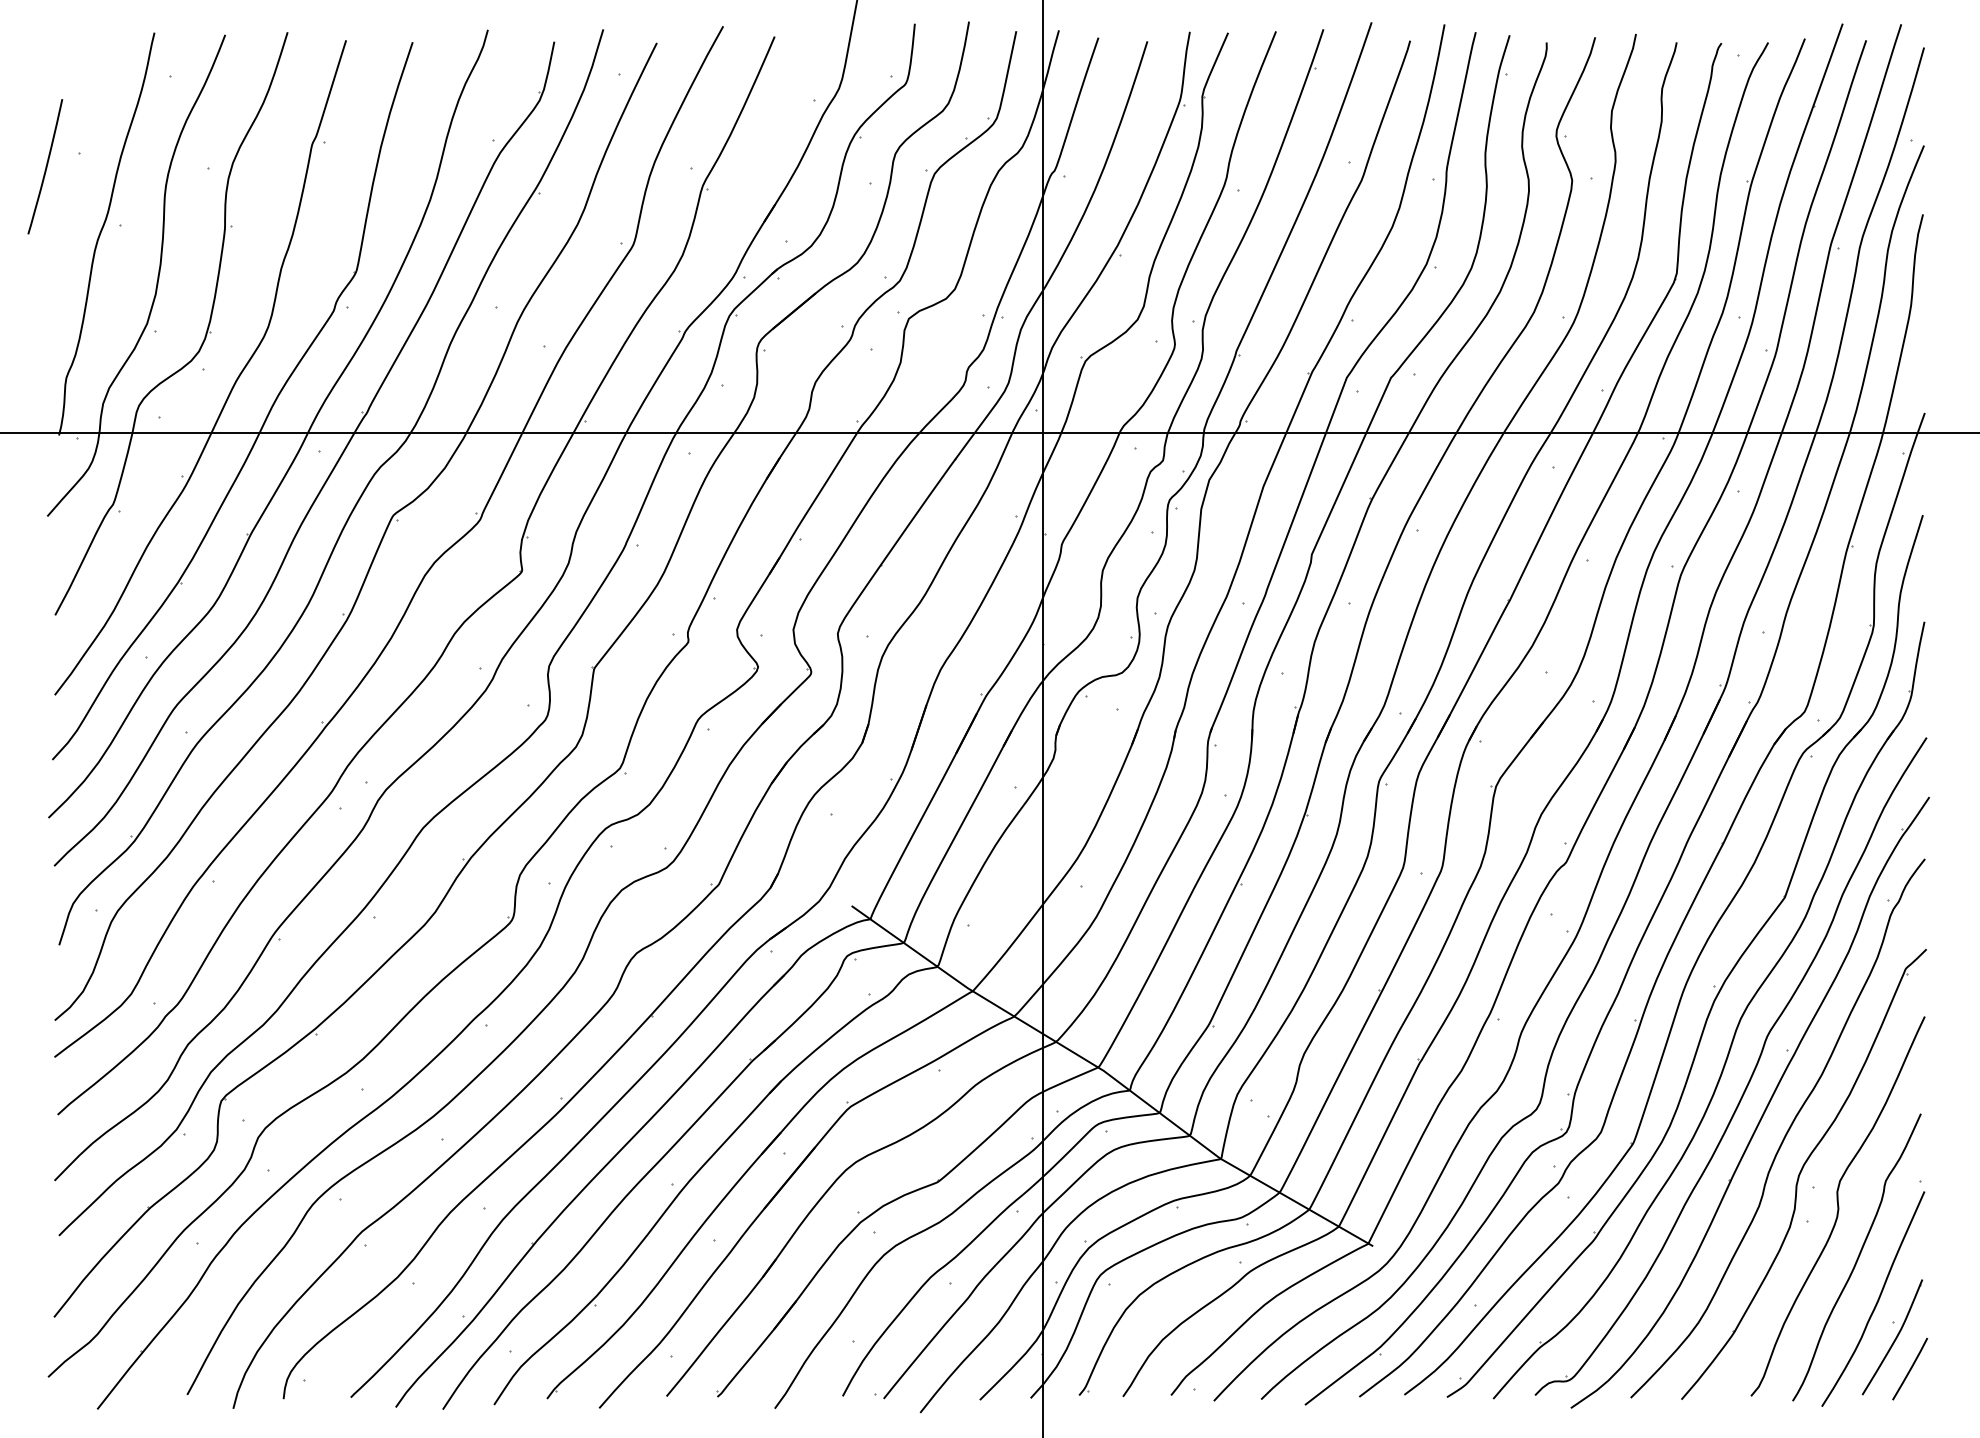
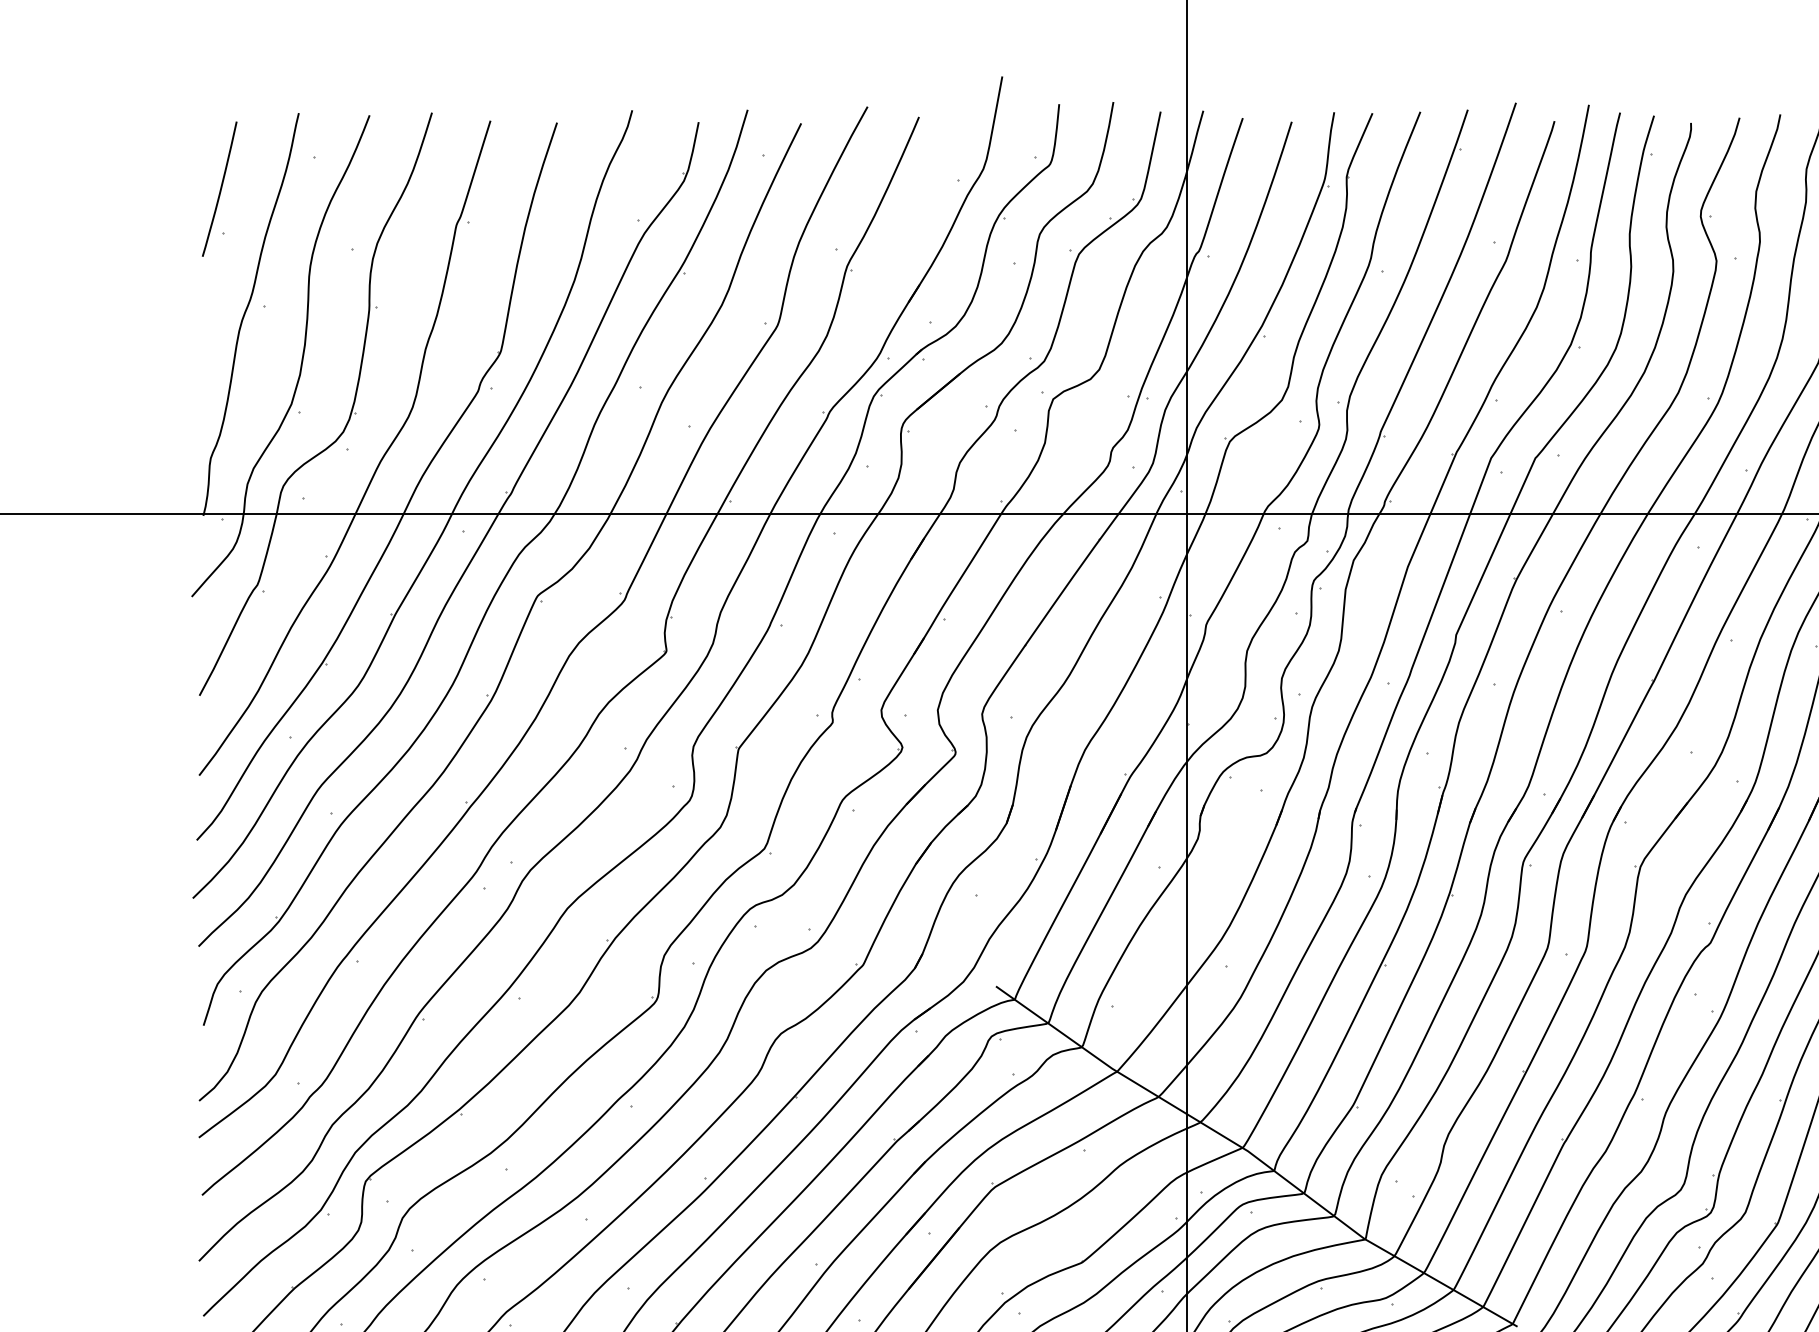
curve: (45, 166) -> (219, 188), moved

